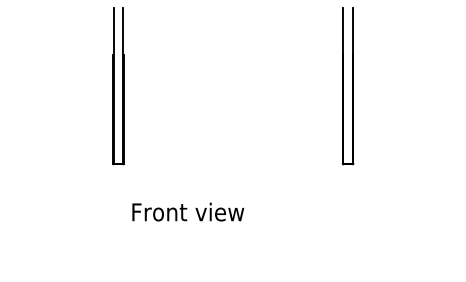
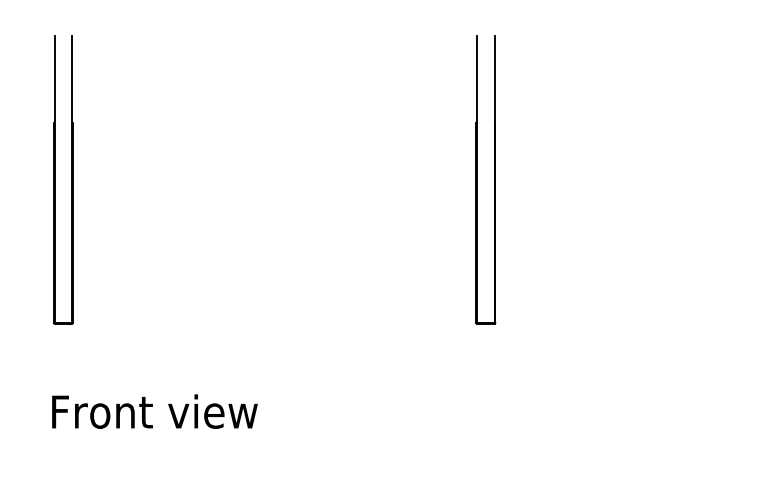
text: (188, 211) -> (155, 410), moved

